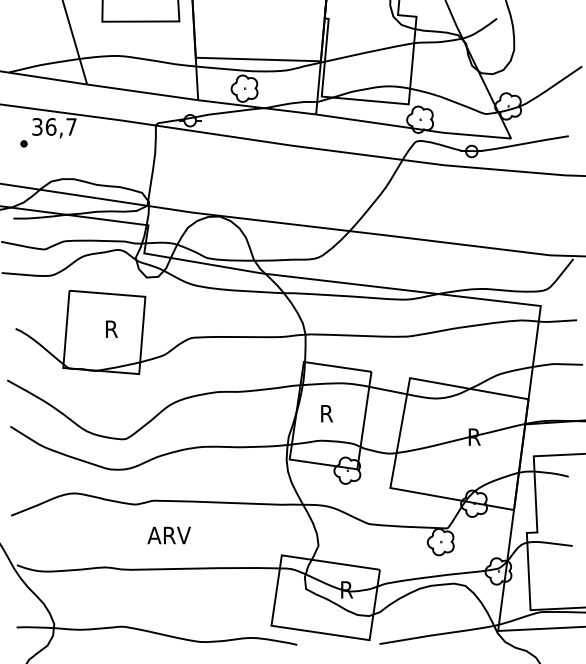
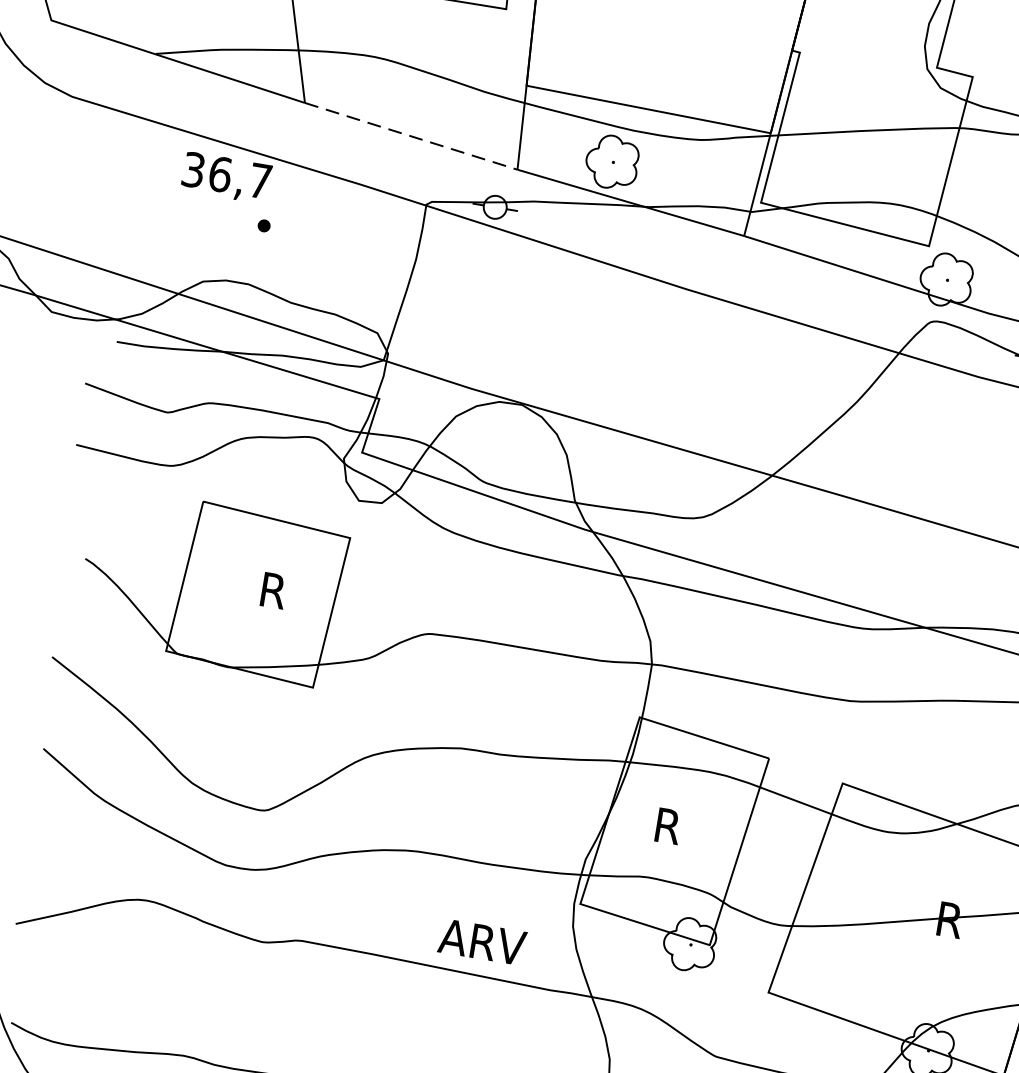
line: (143, 92) -> (412, 136), solid -> dashed
part: (23, 143) -> (263, 224), moved
text: (168, 535) -> (480, 941), moved

